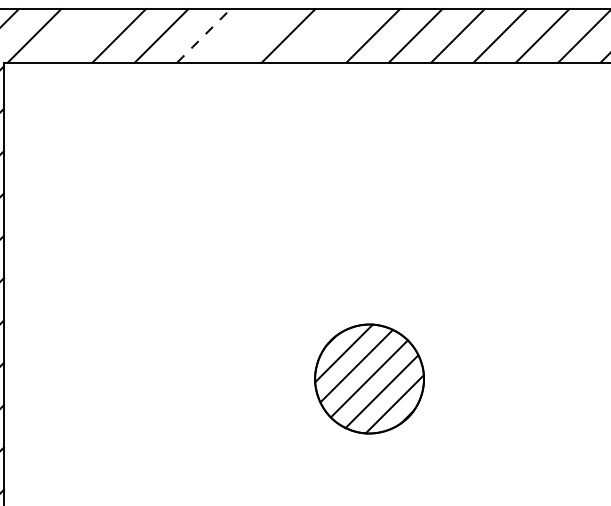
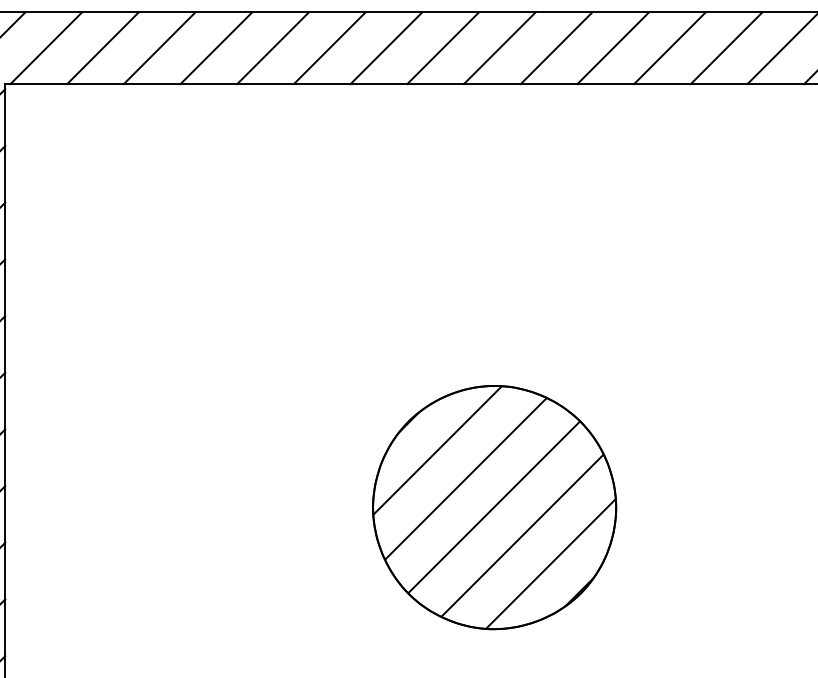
line: (76, 36) -> (102, 48), added
line: (204, 36) -> (273, 48), dashed -> solid
line: (246, 36) -> (329, 48), added
line: (330, 36) -> (442, 48), added
part: (369, 378) -> (494, 507), size x1.67

